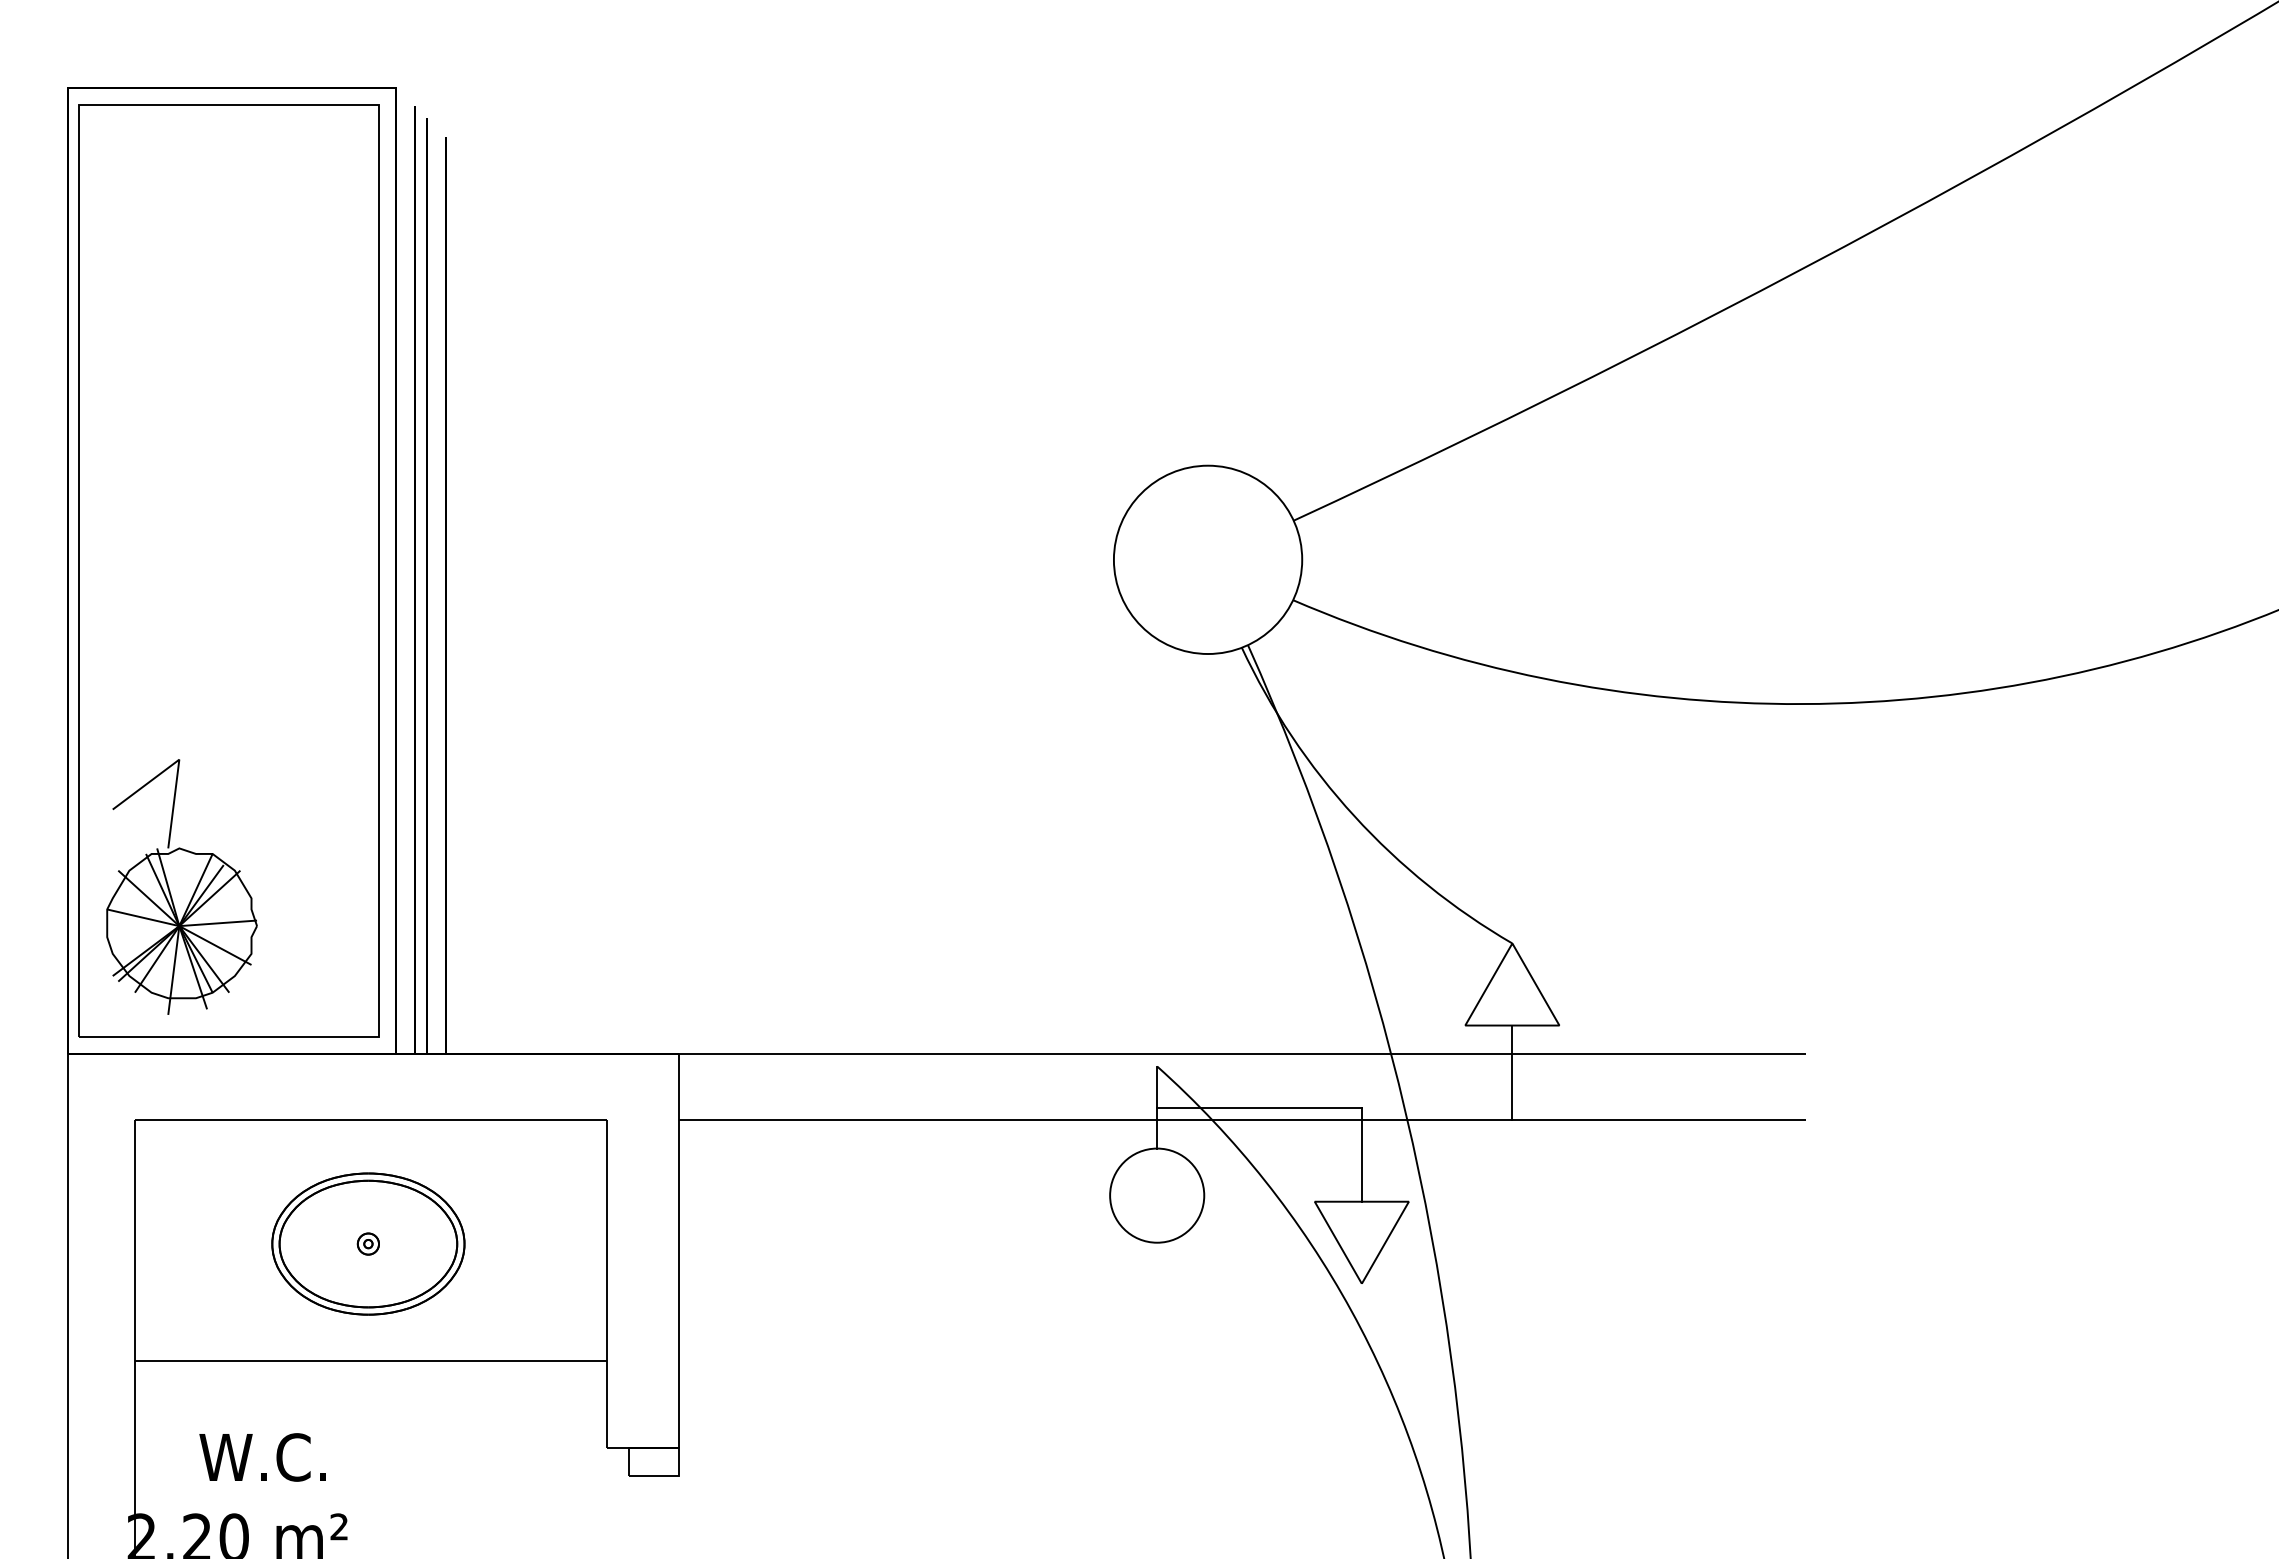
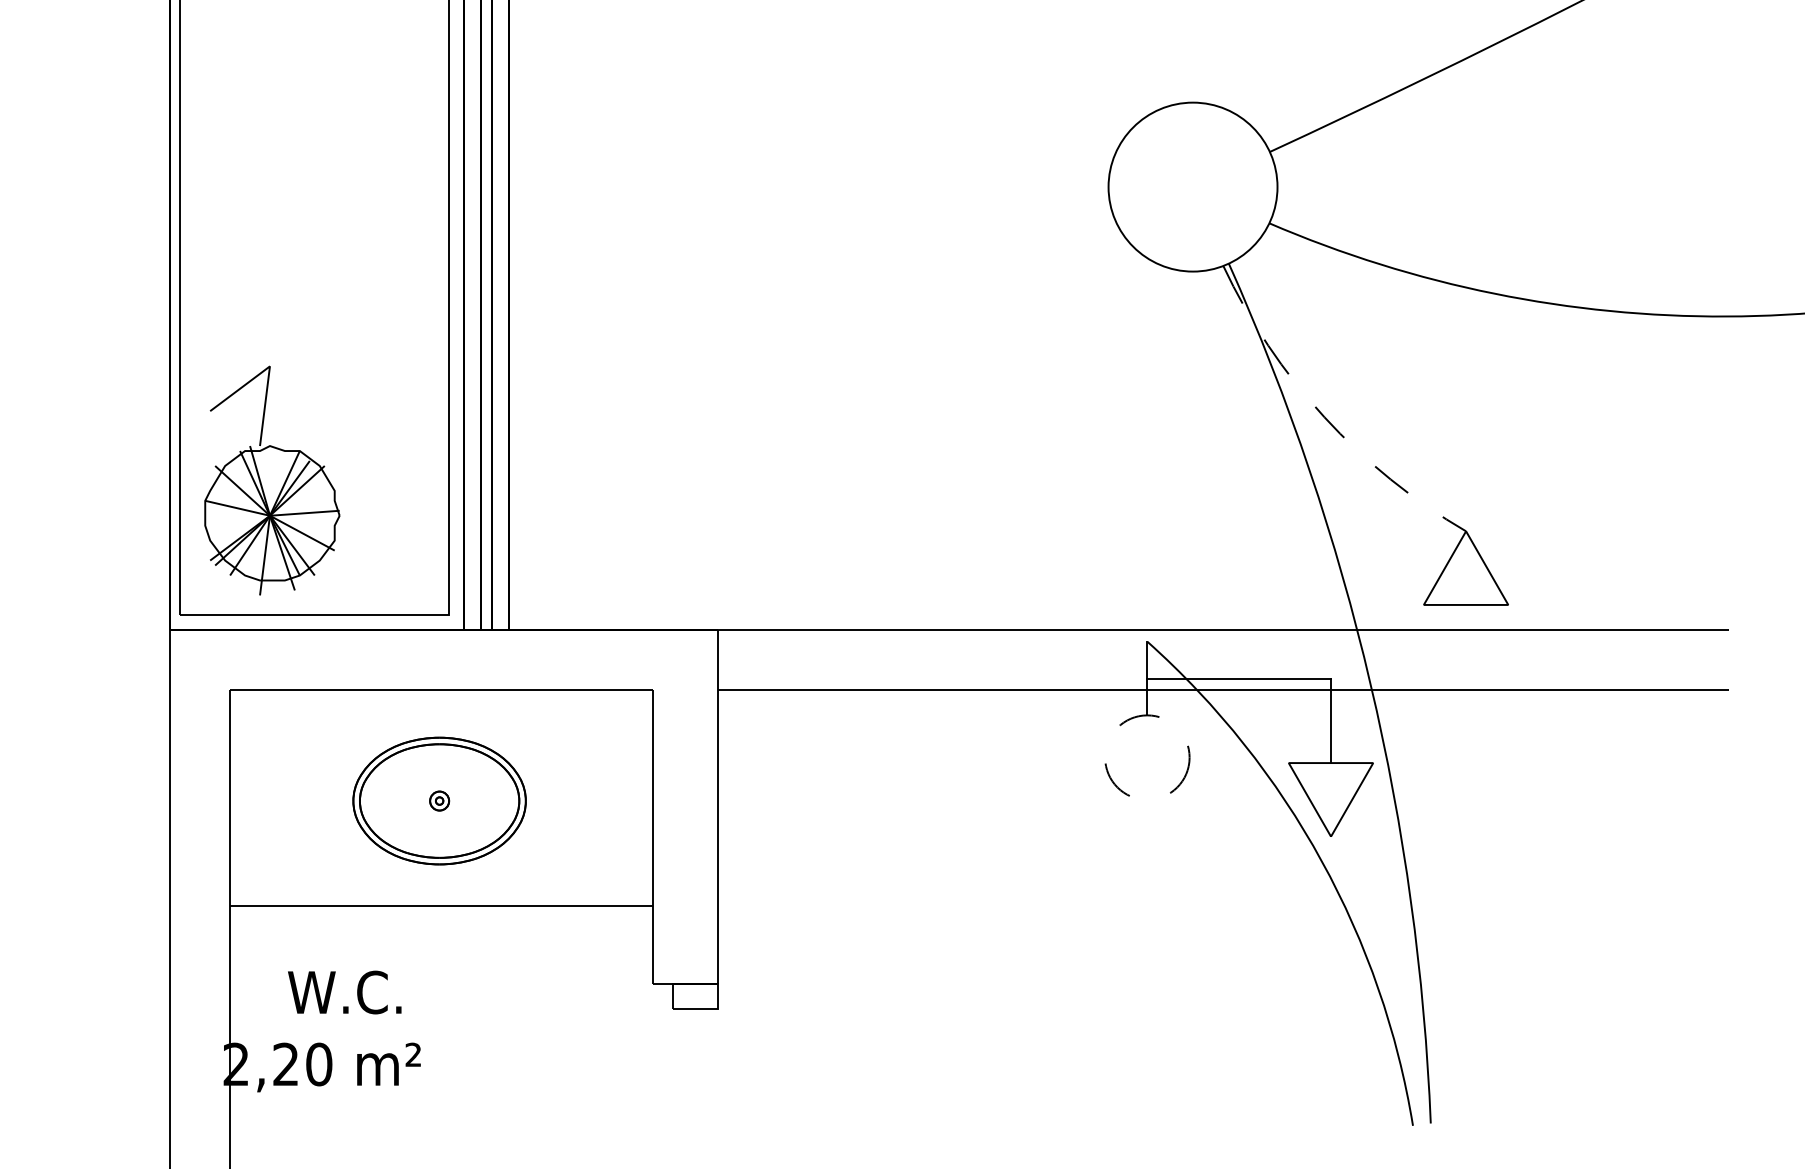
arc: (1354, 816) -> (1324, 417), solid -> dashed
line: (1512, 1072) -> (1466, 647), removed
circle: (1157, 1195) -> (1147, 757), solid -> dashed

